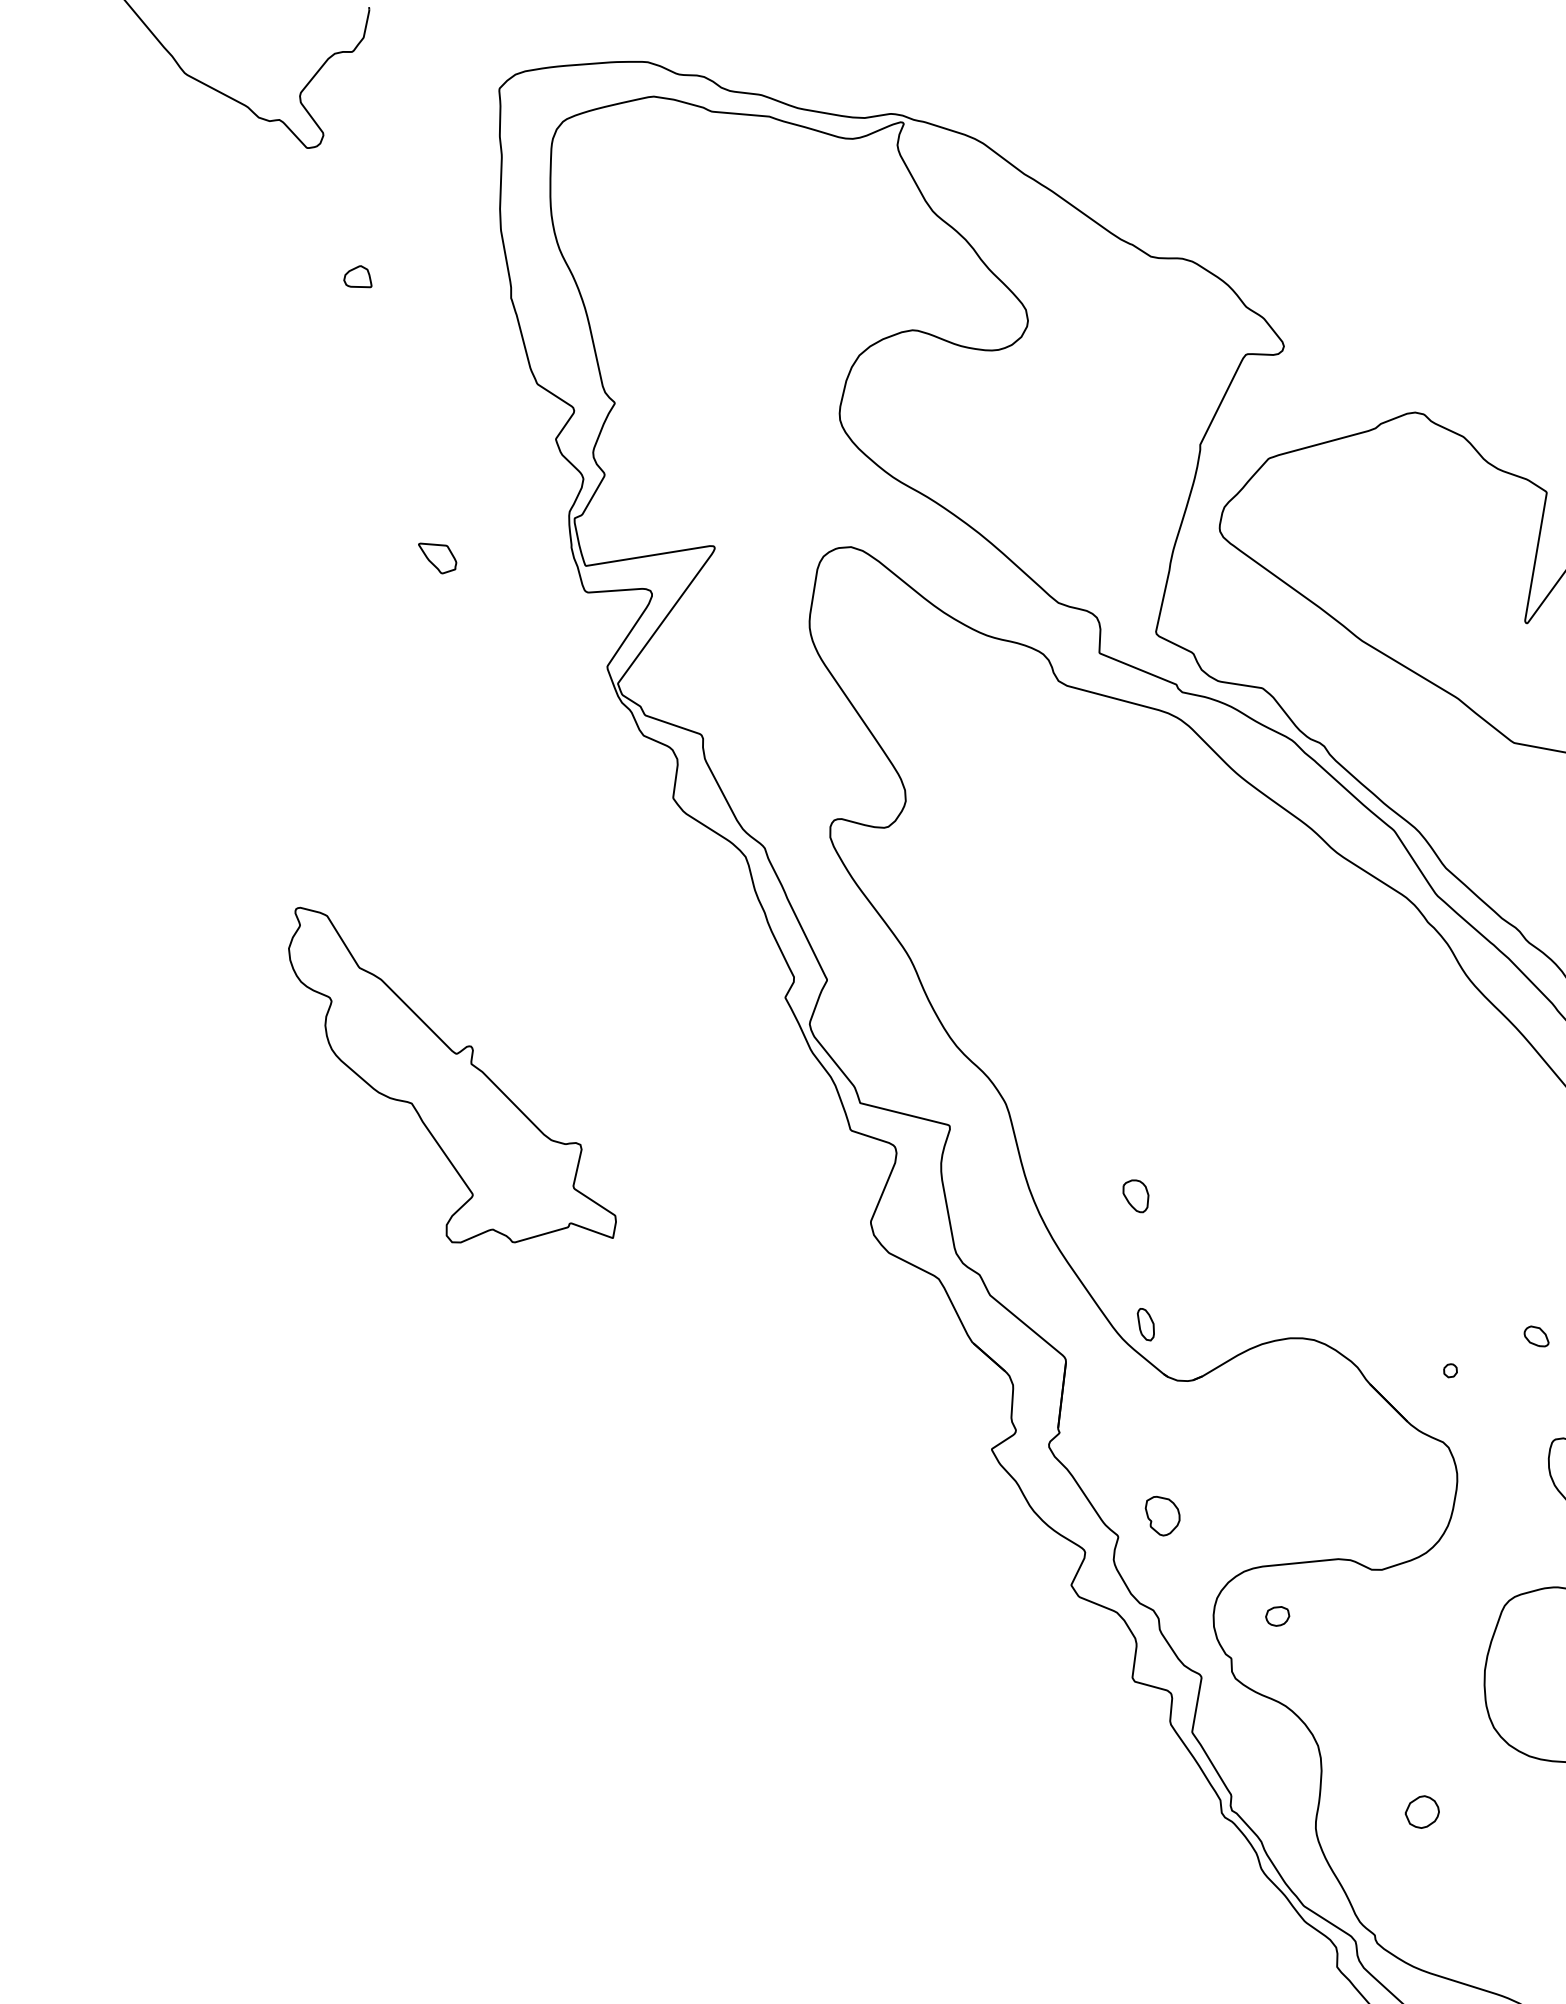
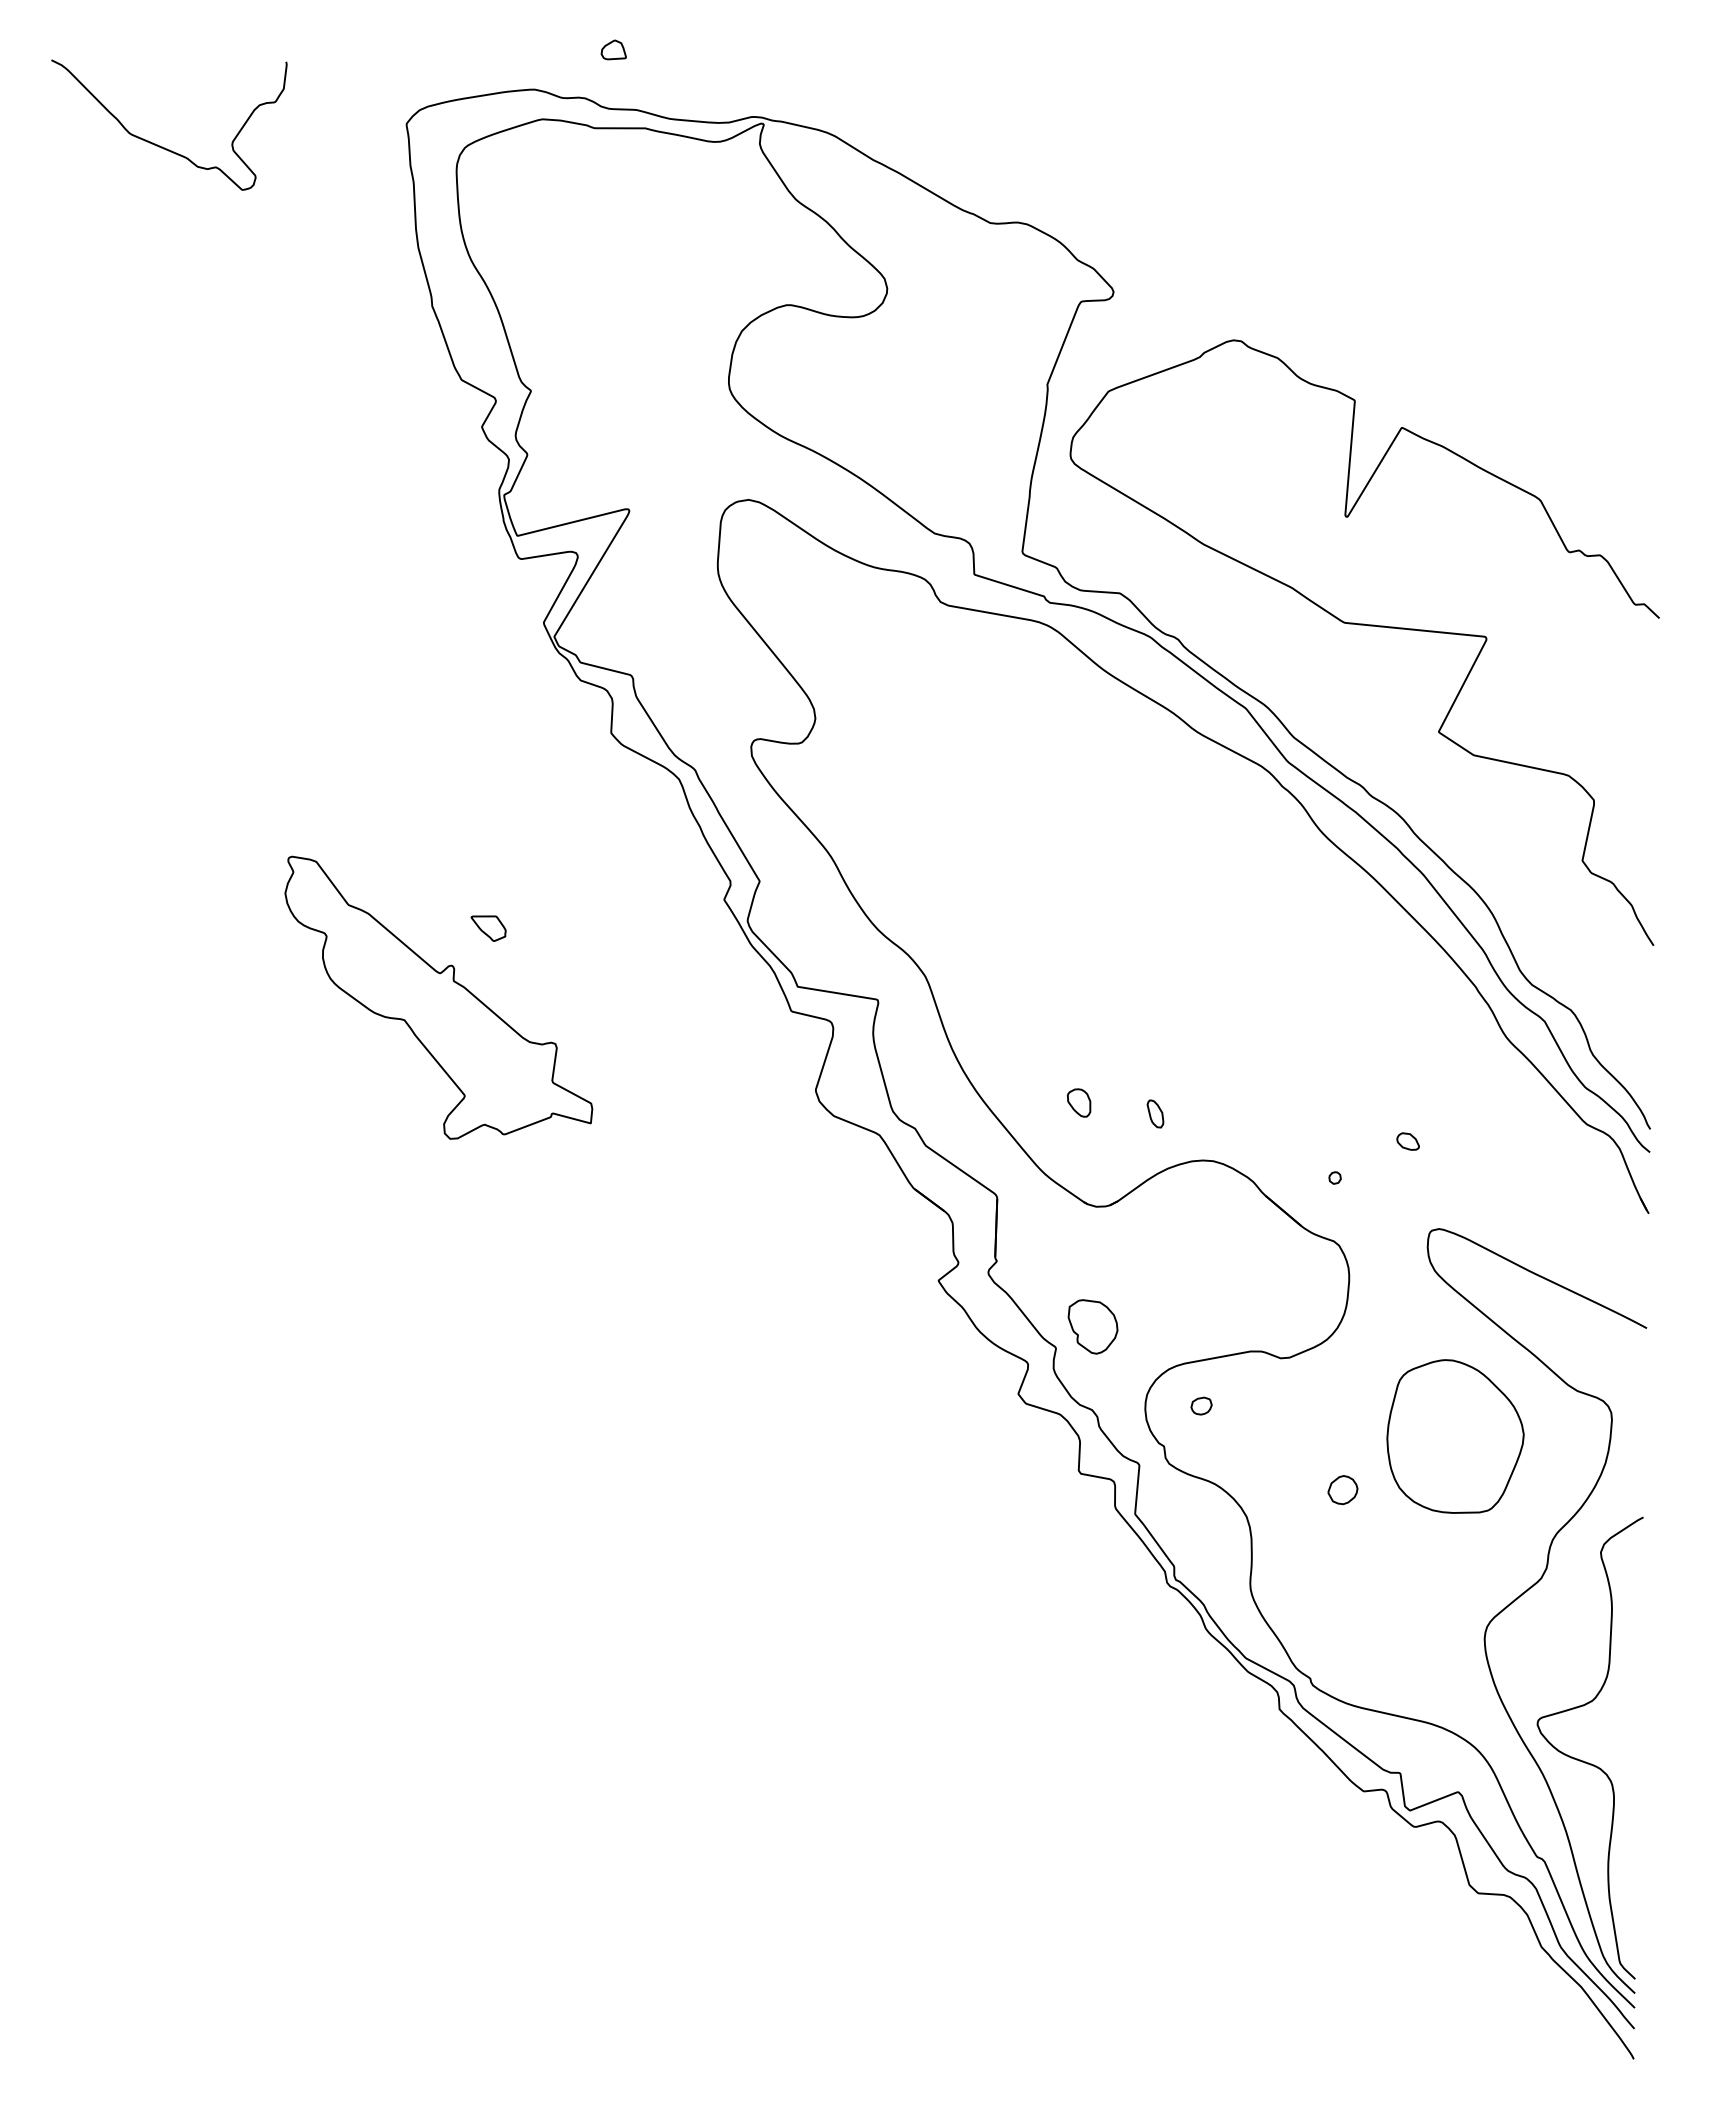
part: (358, 276) -> (613, 49), moved
part: (437, 558) -> (488, 928), moved
part: (1135, 1195) -> (1078, 1102), moved
part: (1145, 1324) -> (1155, 1113), moved
part: (1162, 1515) -> (1093, 1326), size x1.6
part: (1421, 1812) -> (1342, 1490), moved

